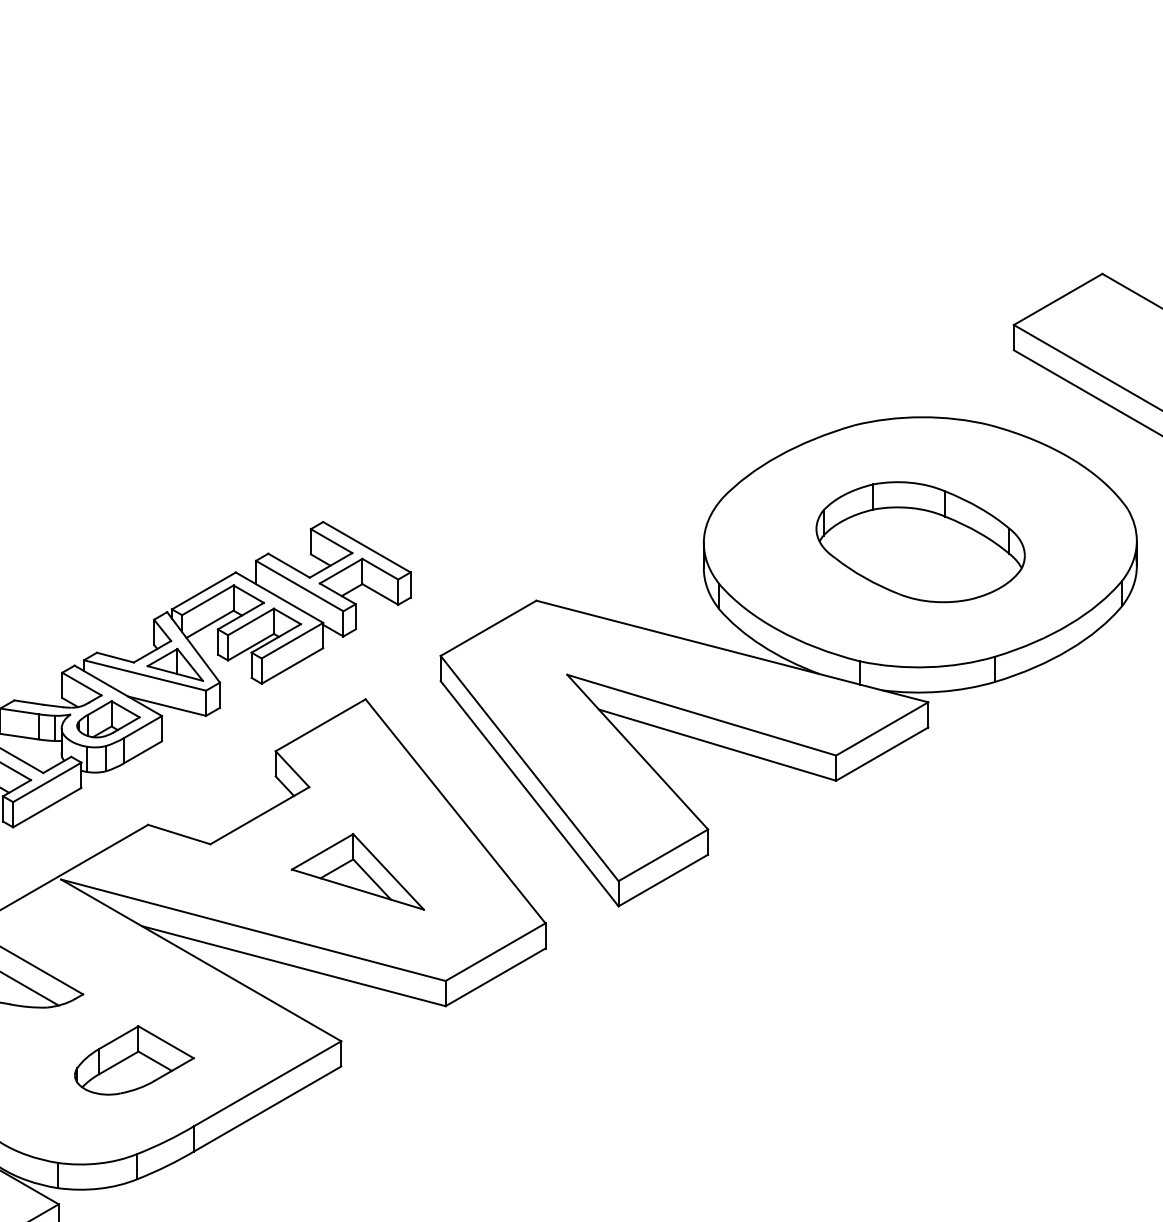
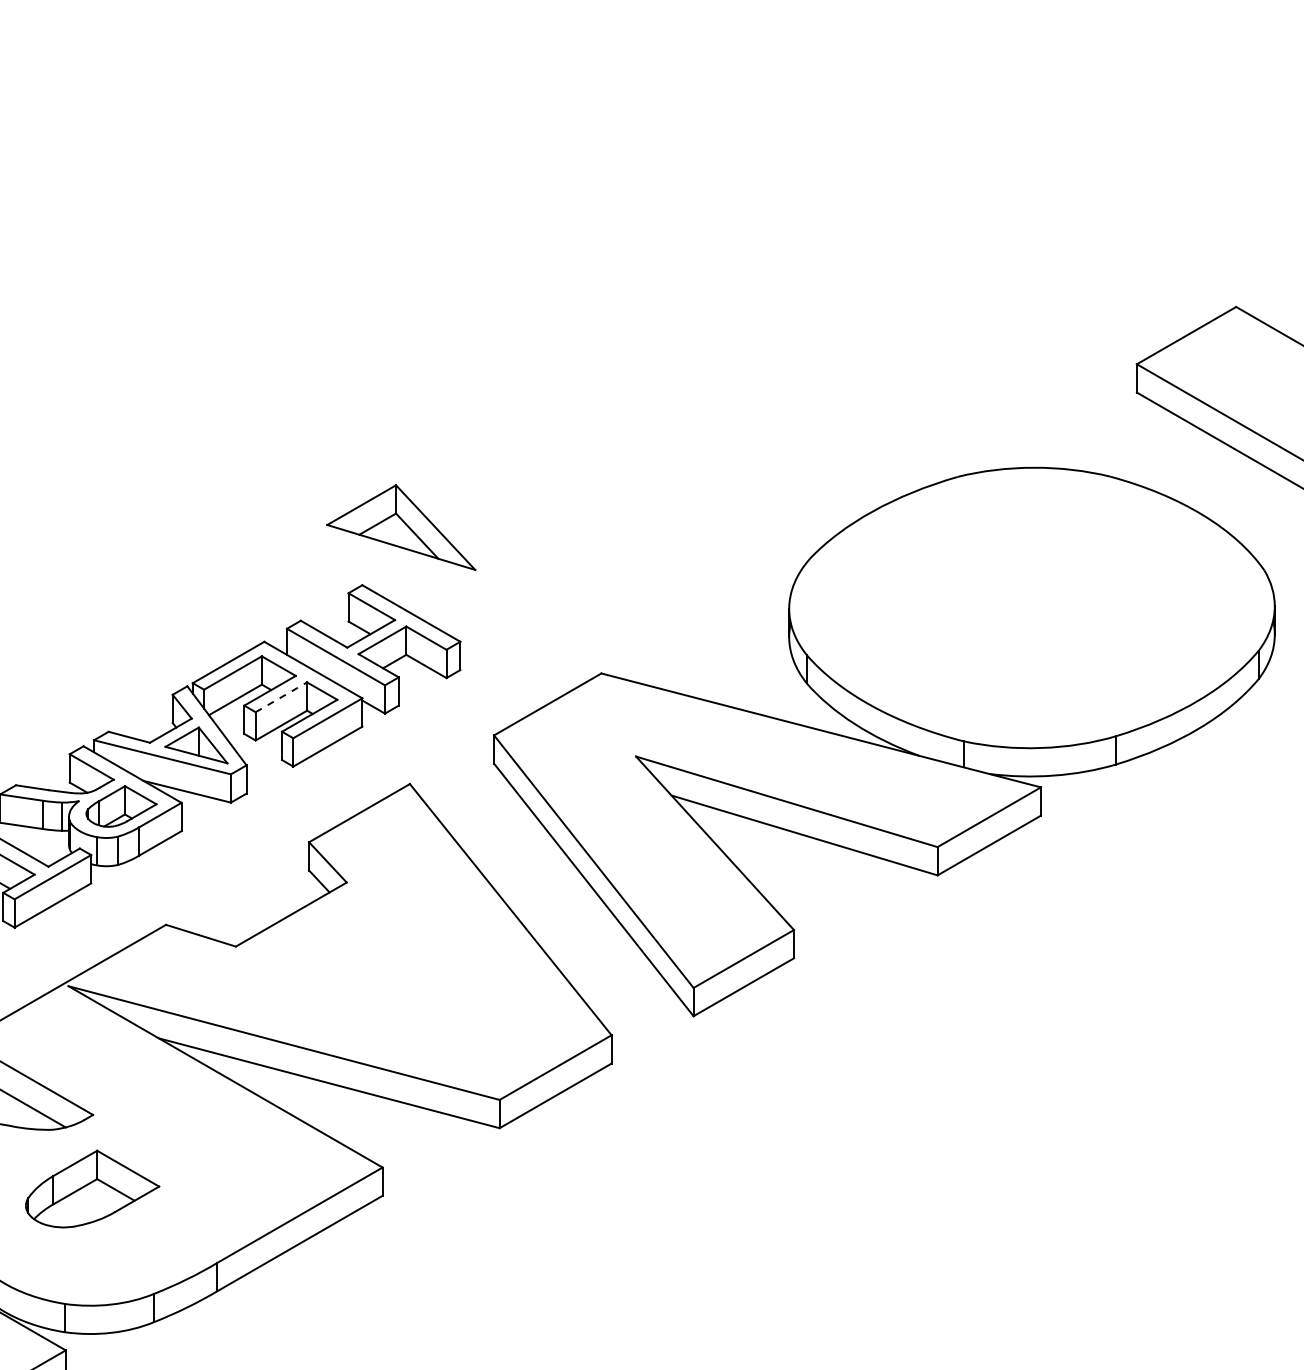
part: (920, 541) -> (1032, 607), removed
line: (251, 622) -> (281, 697), solid -> dashed
part: (358, 871) -> (401, 527), moved
part: (134, 1059) -> (92, 1188), moved

